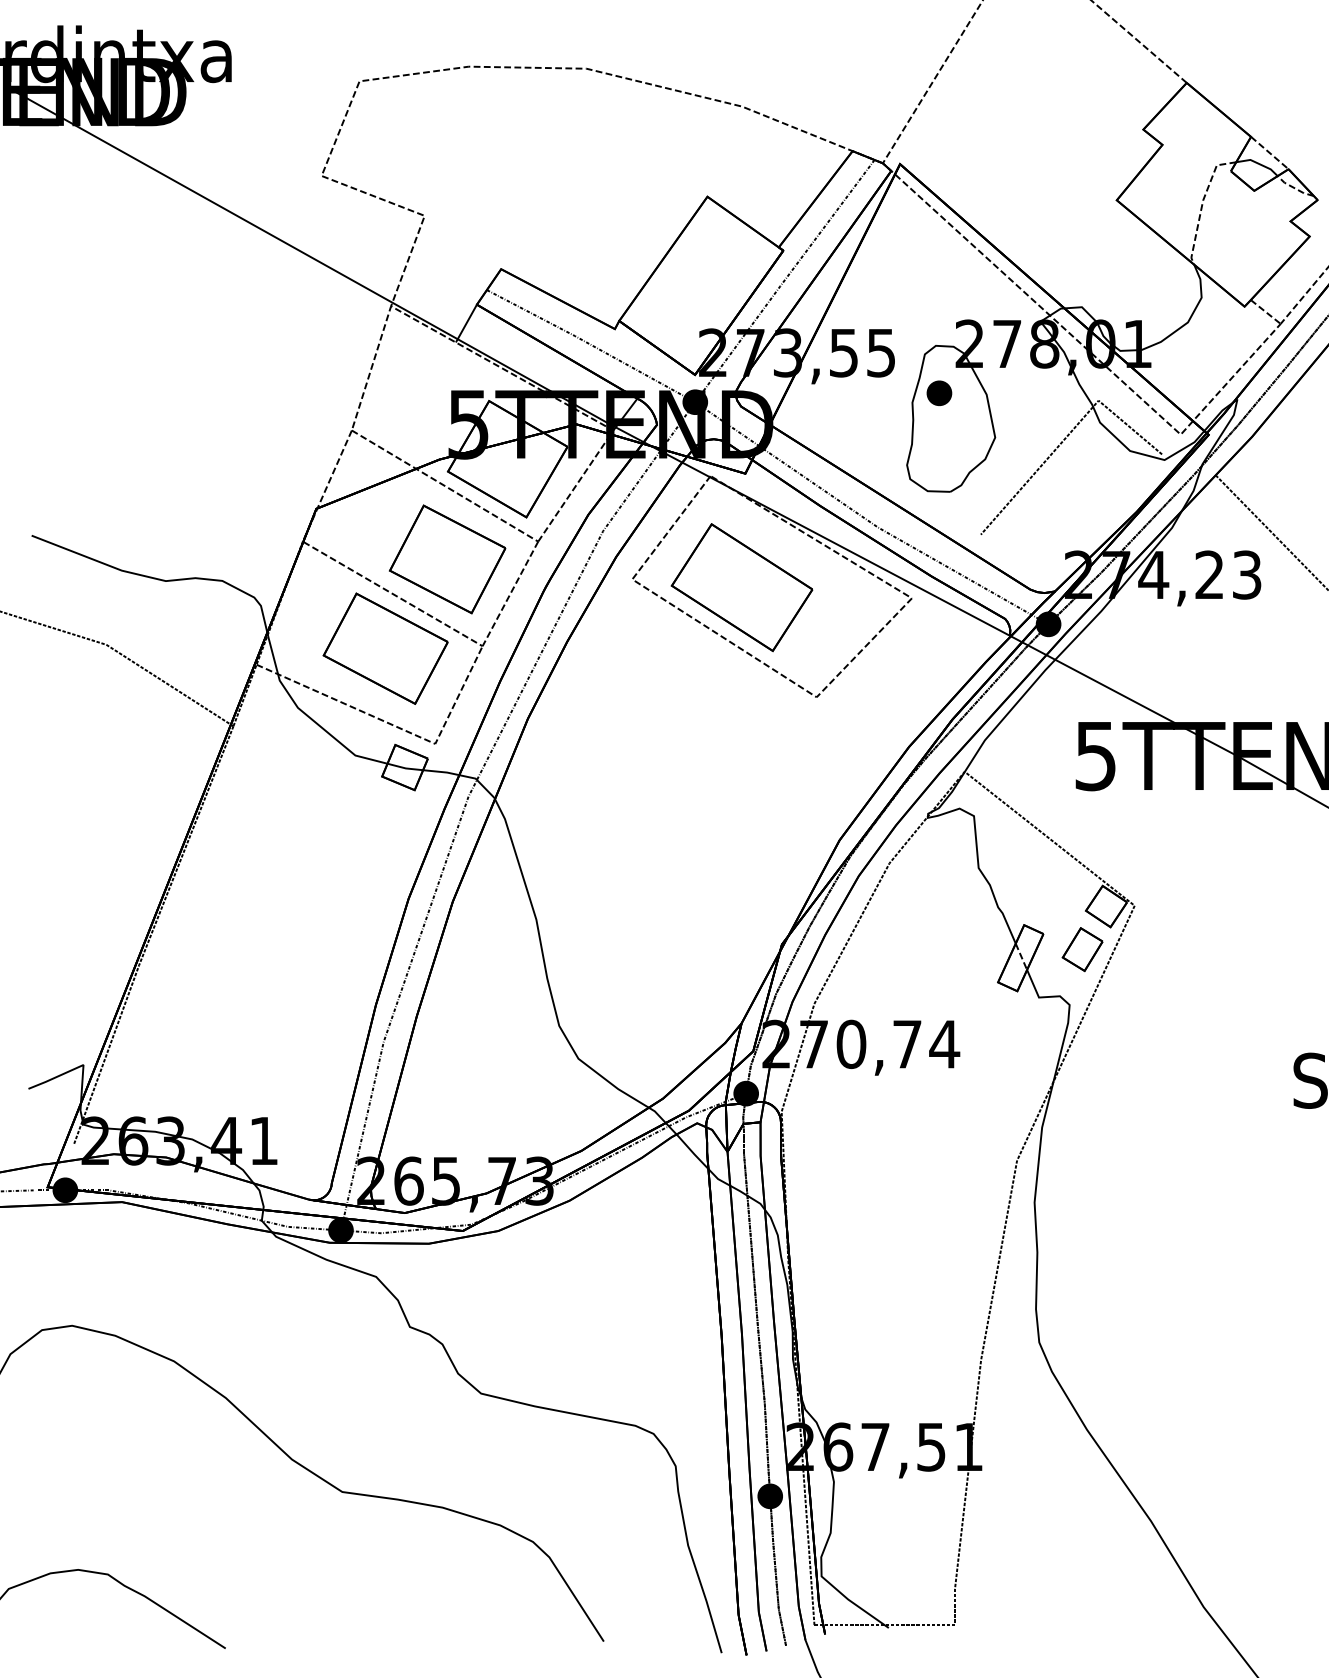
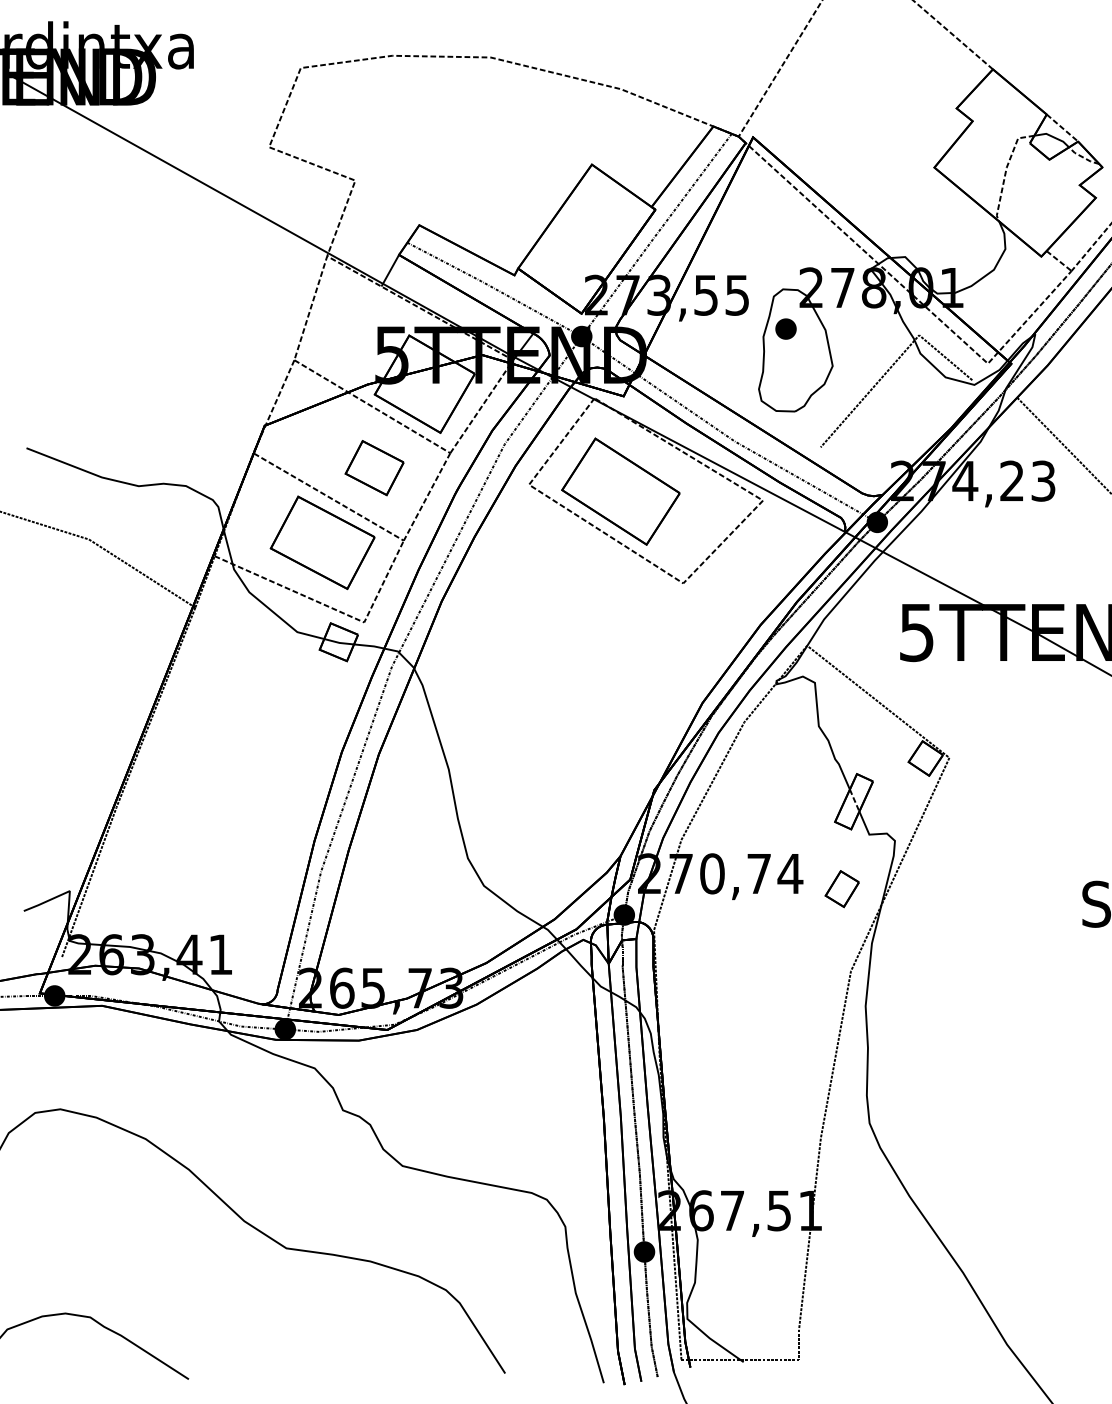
part: (447, 559) -> (374, 468), size x0.6
part: (1082, 949) -> (842, 889), moved

